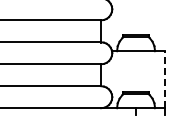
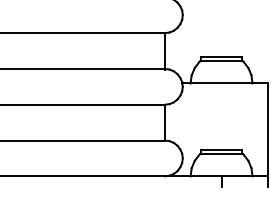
line: (164, 79) -> (267, 129), dashed -> solid

